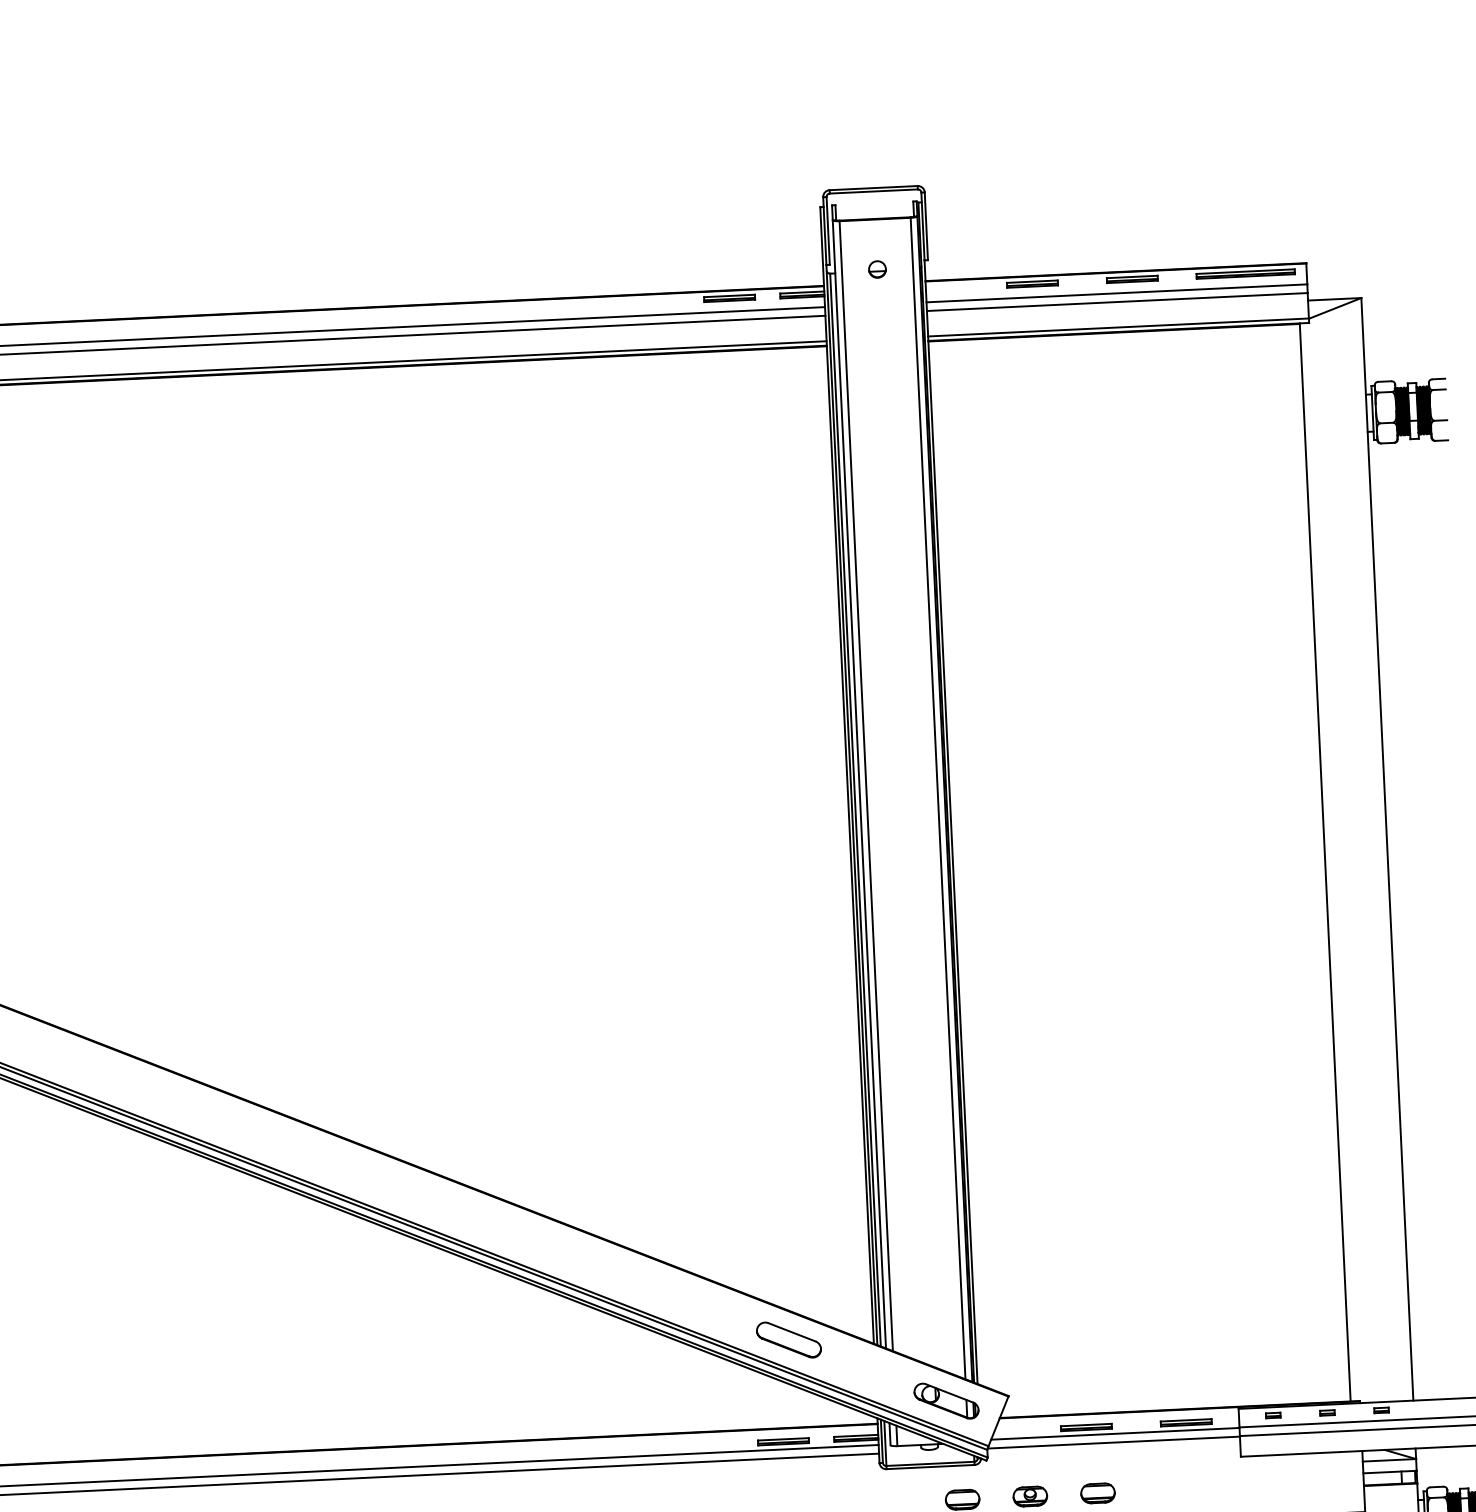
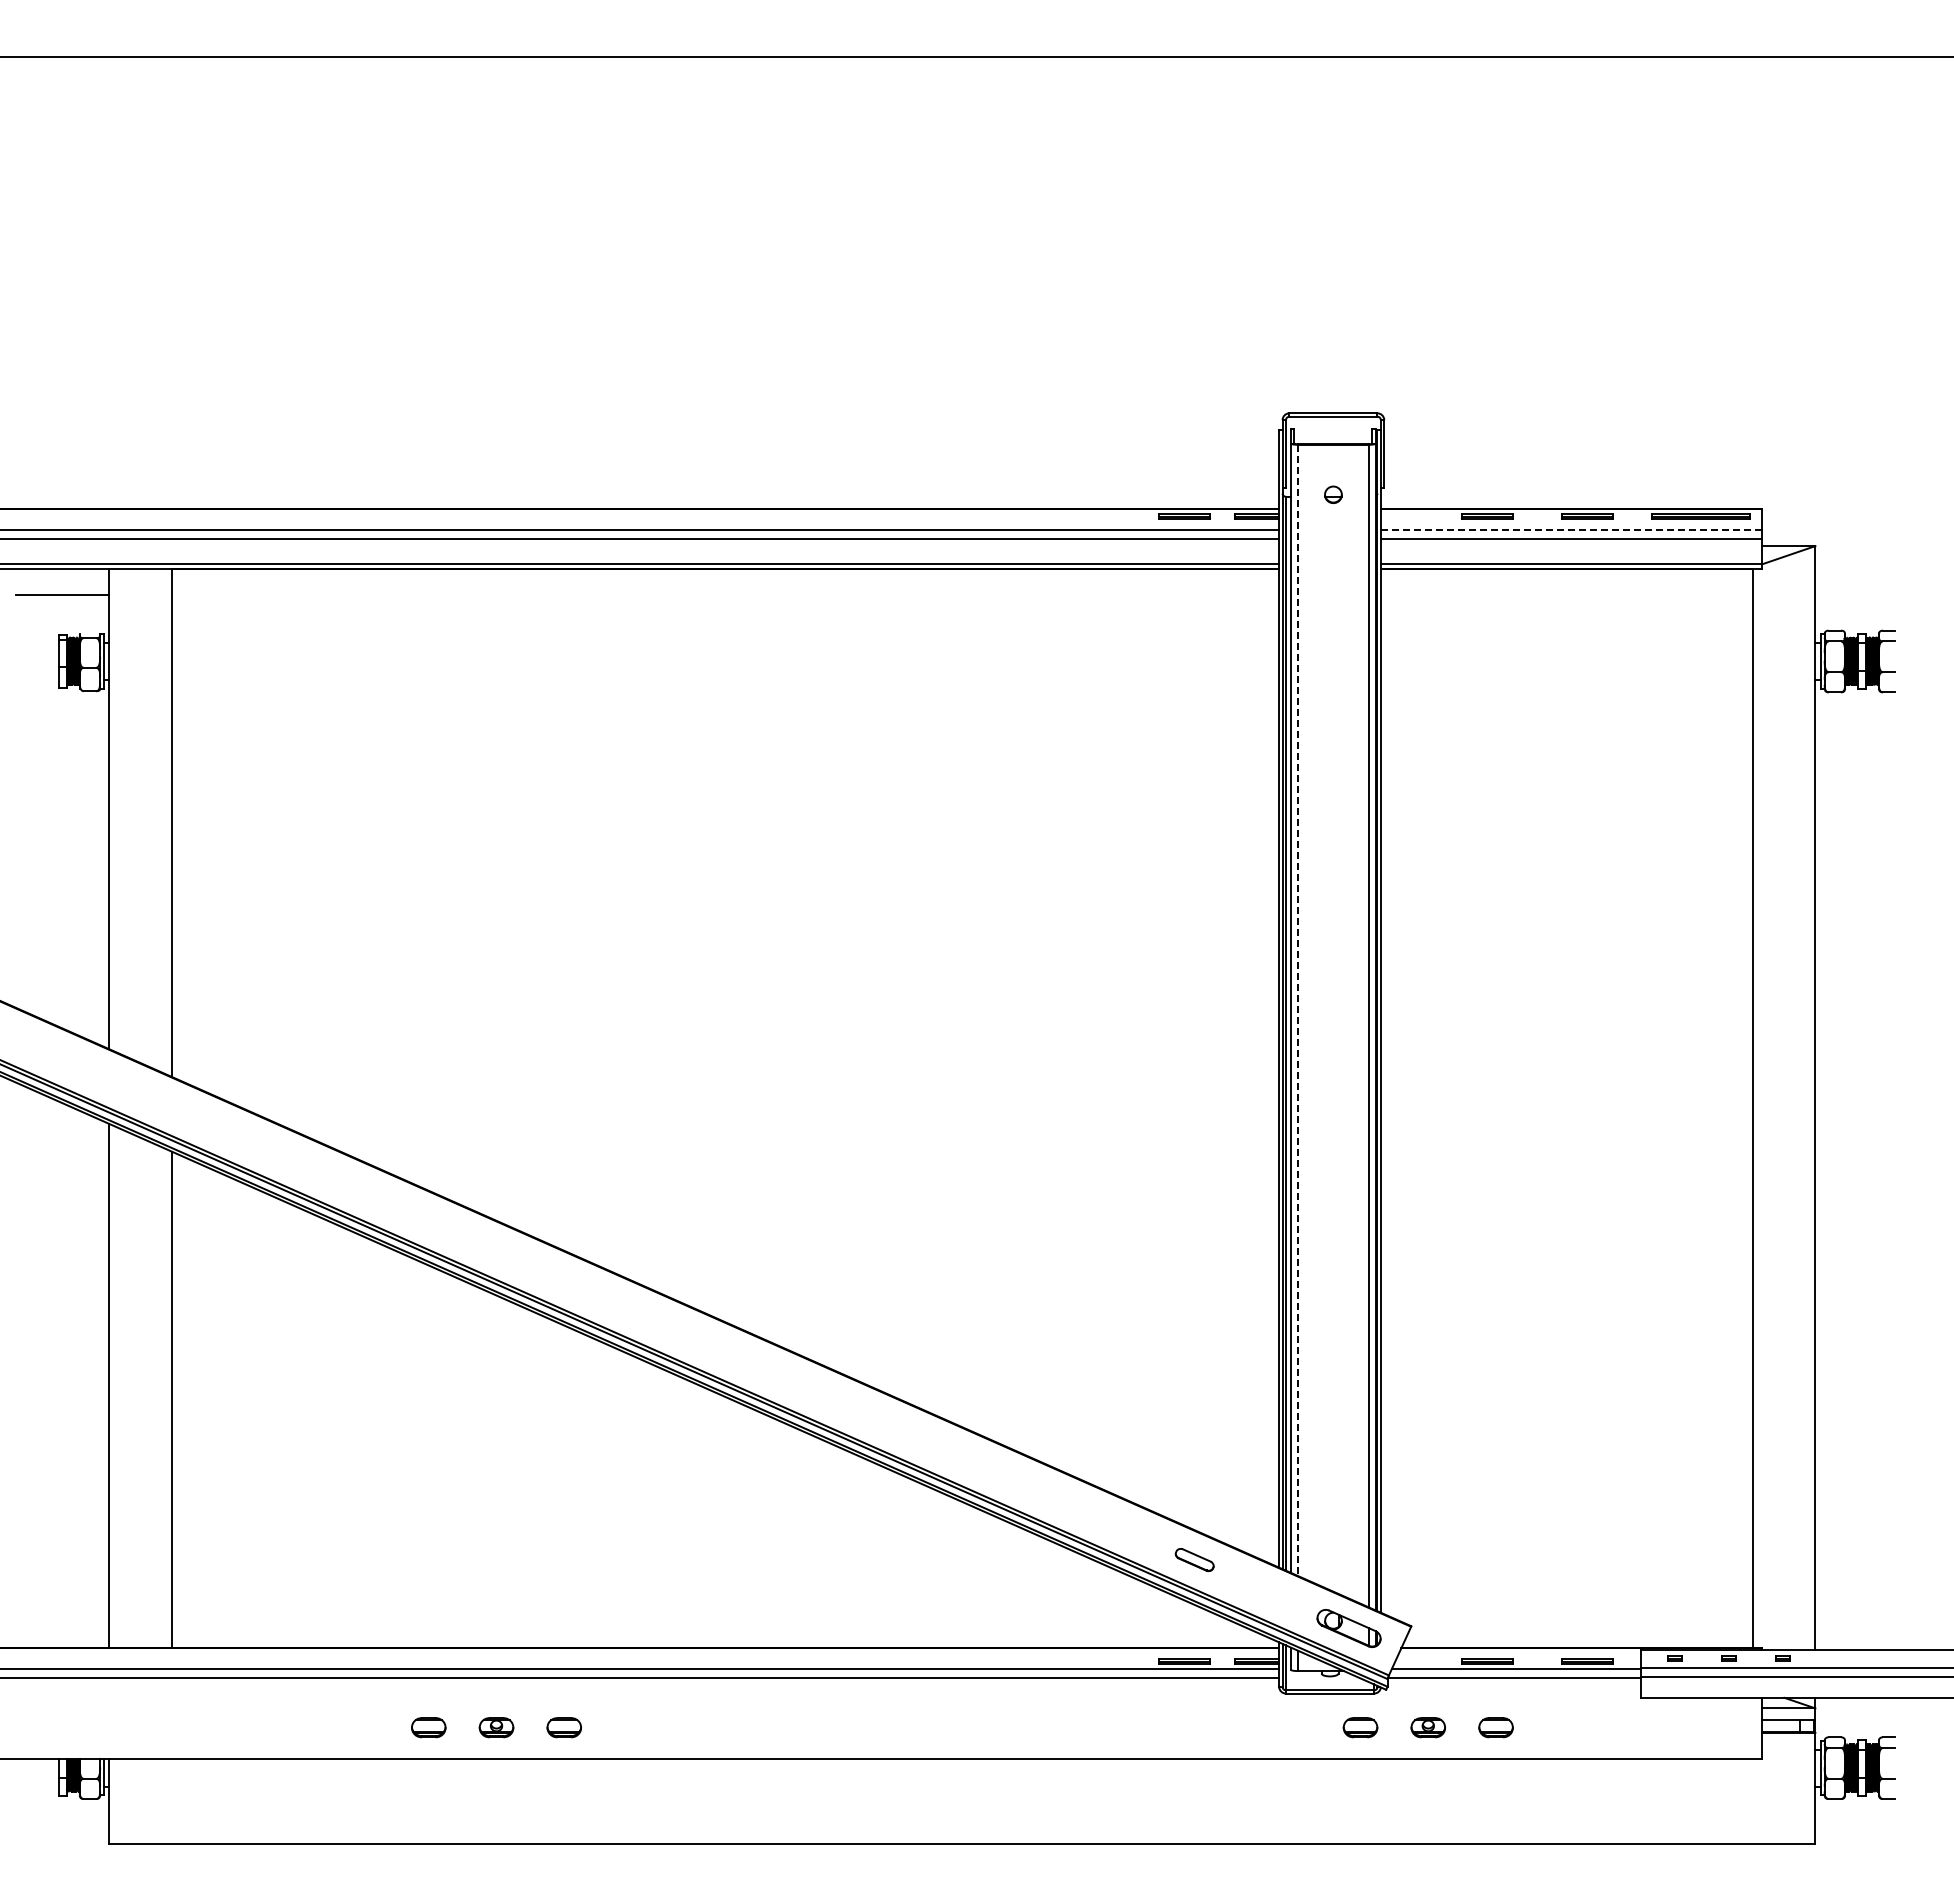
line: (1116, 292) -> (1571, 529), solid -> dashed
line: (865, 786) -> (1297, 1010), solid -> dashed
part: (788, 1339) -> (1194, 1559), size x0.6

